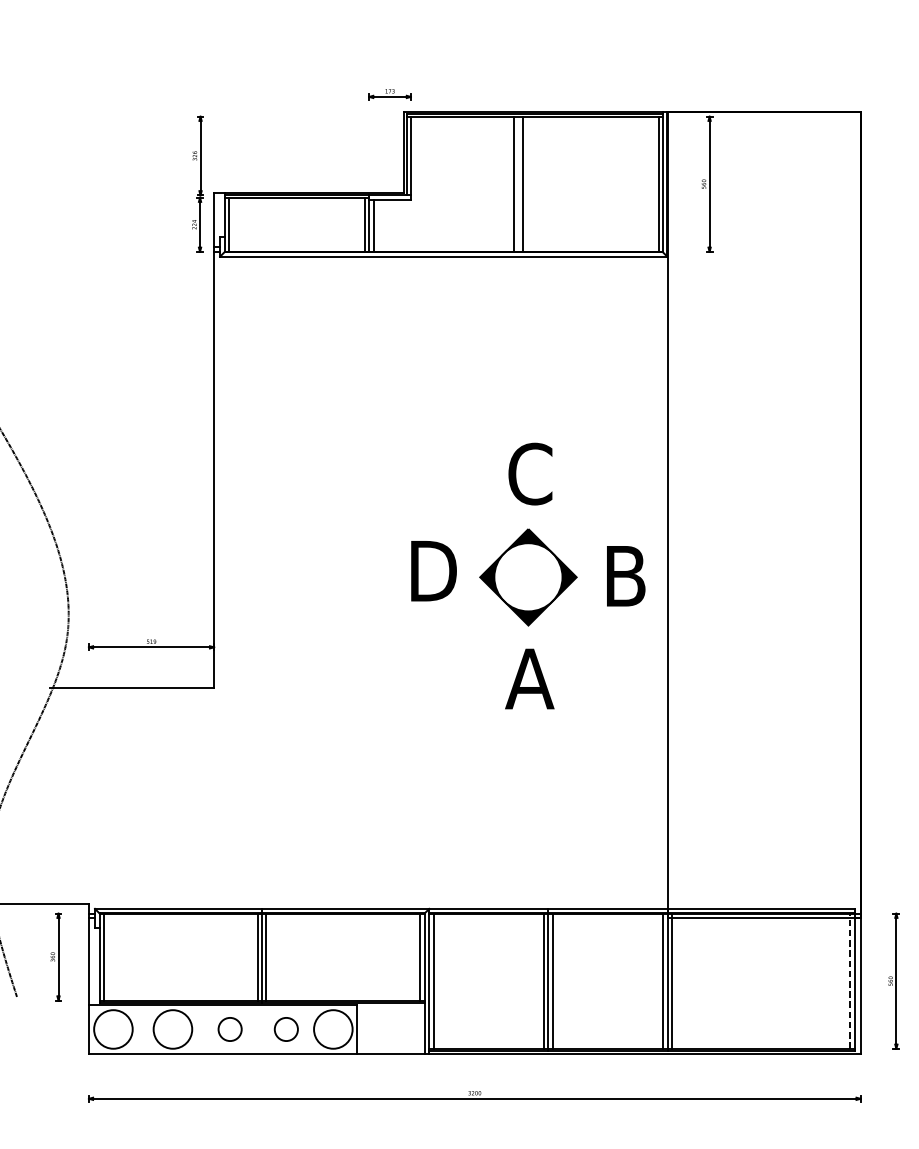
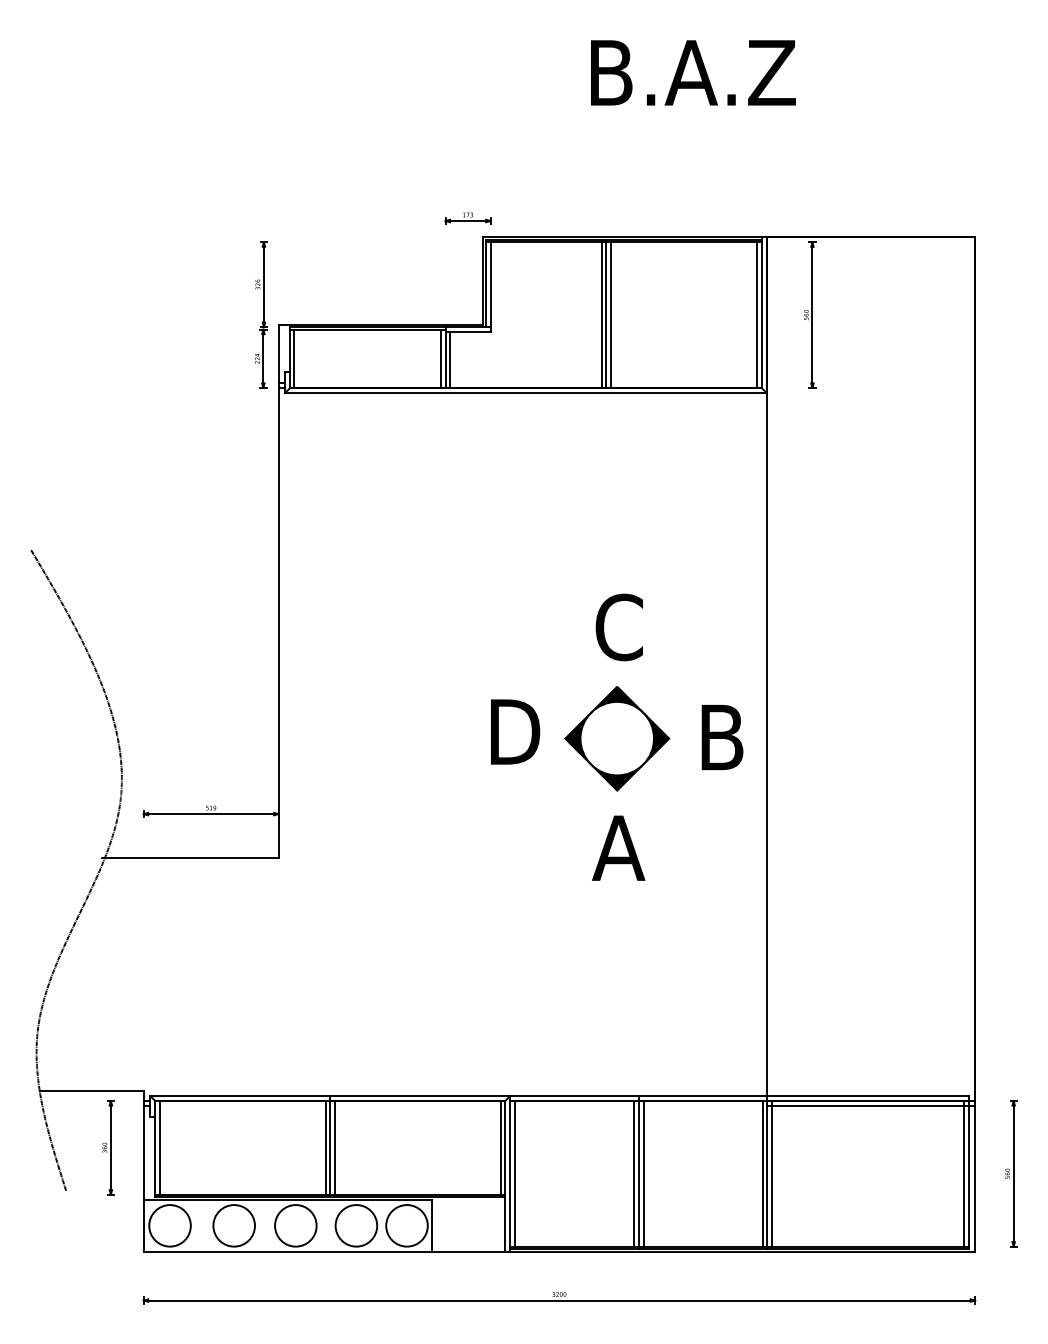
line: (518, 182) -> (606, 313), added
line: (849, 980) -> (963, 1173), dashed -> solid
circle: (229, 1029) -> (295, 1225), size x1.67
circle: (286, 1029) -> (356, 1225), size x1.67

